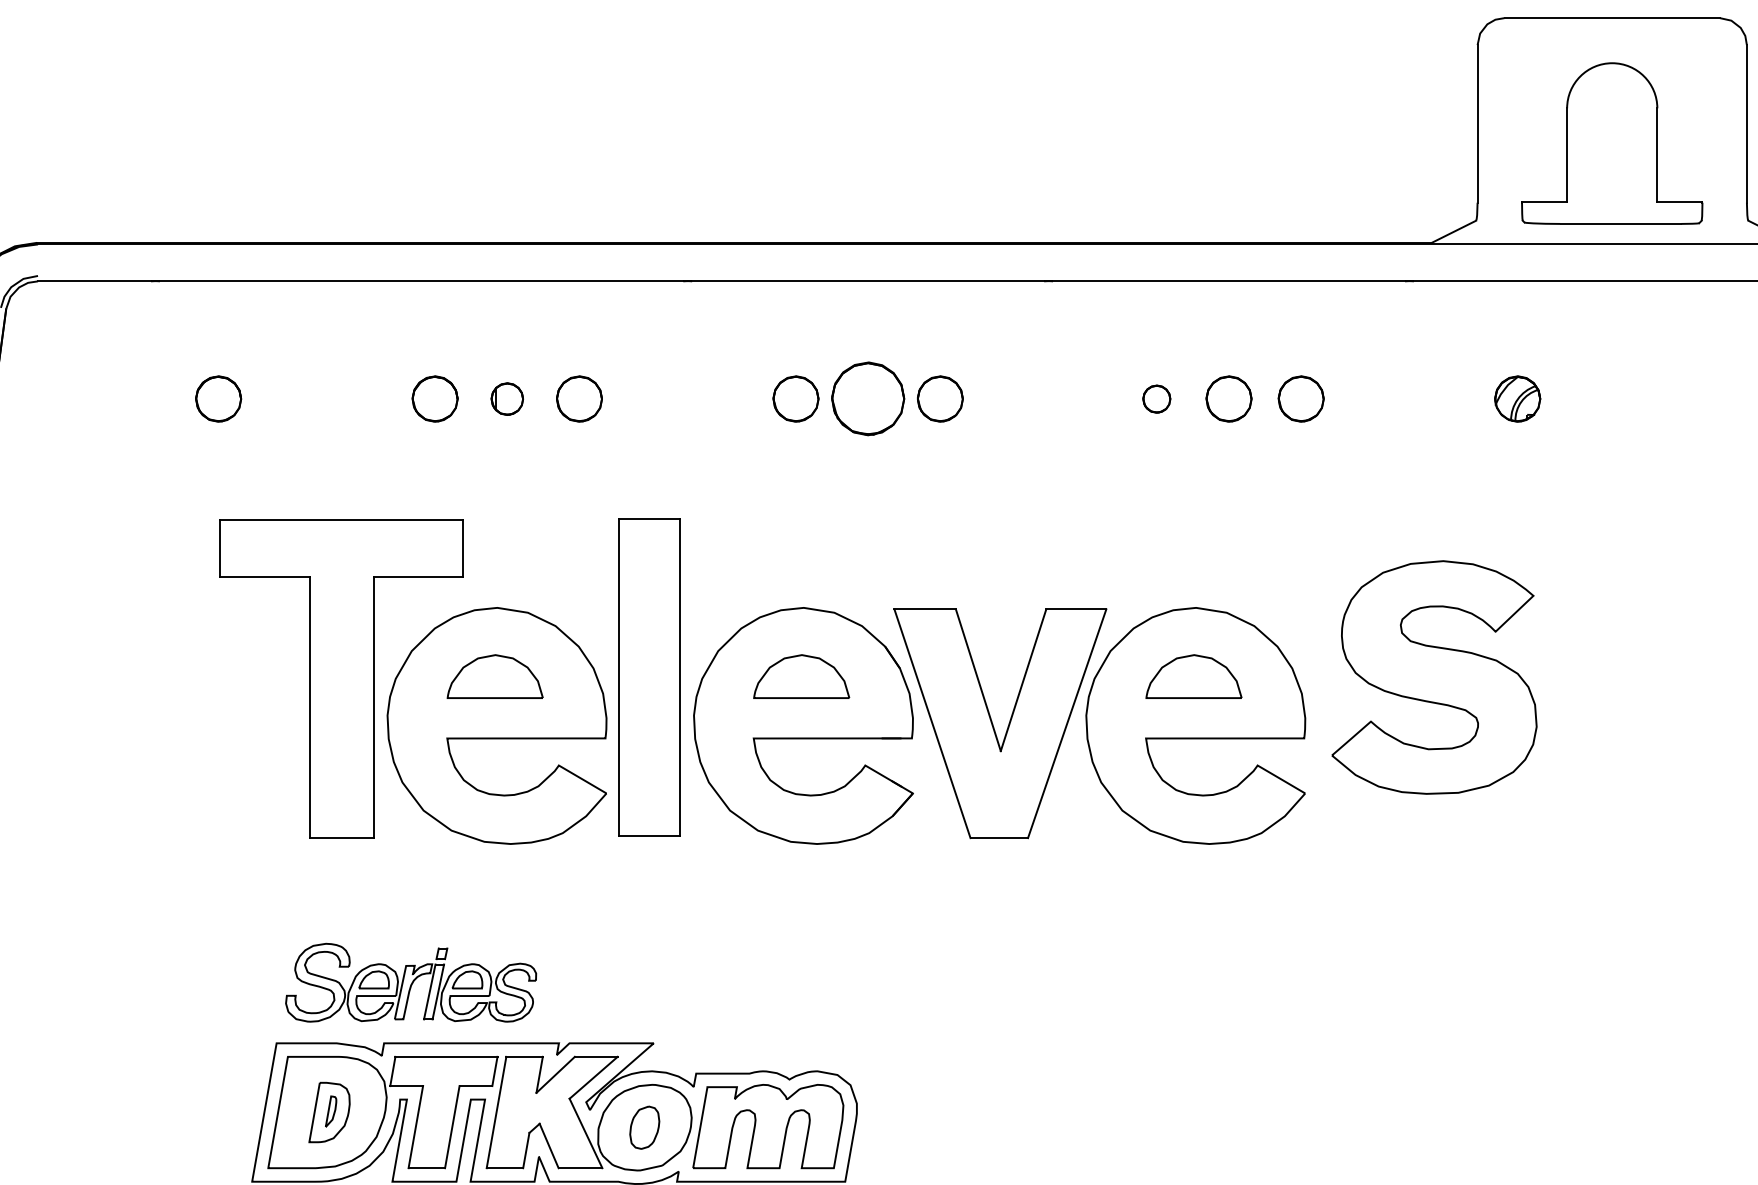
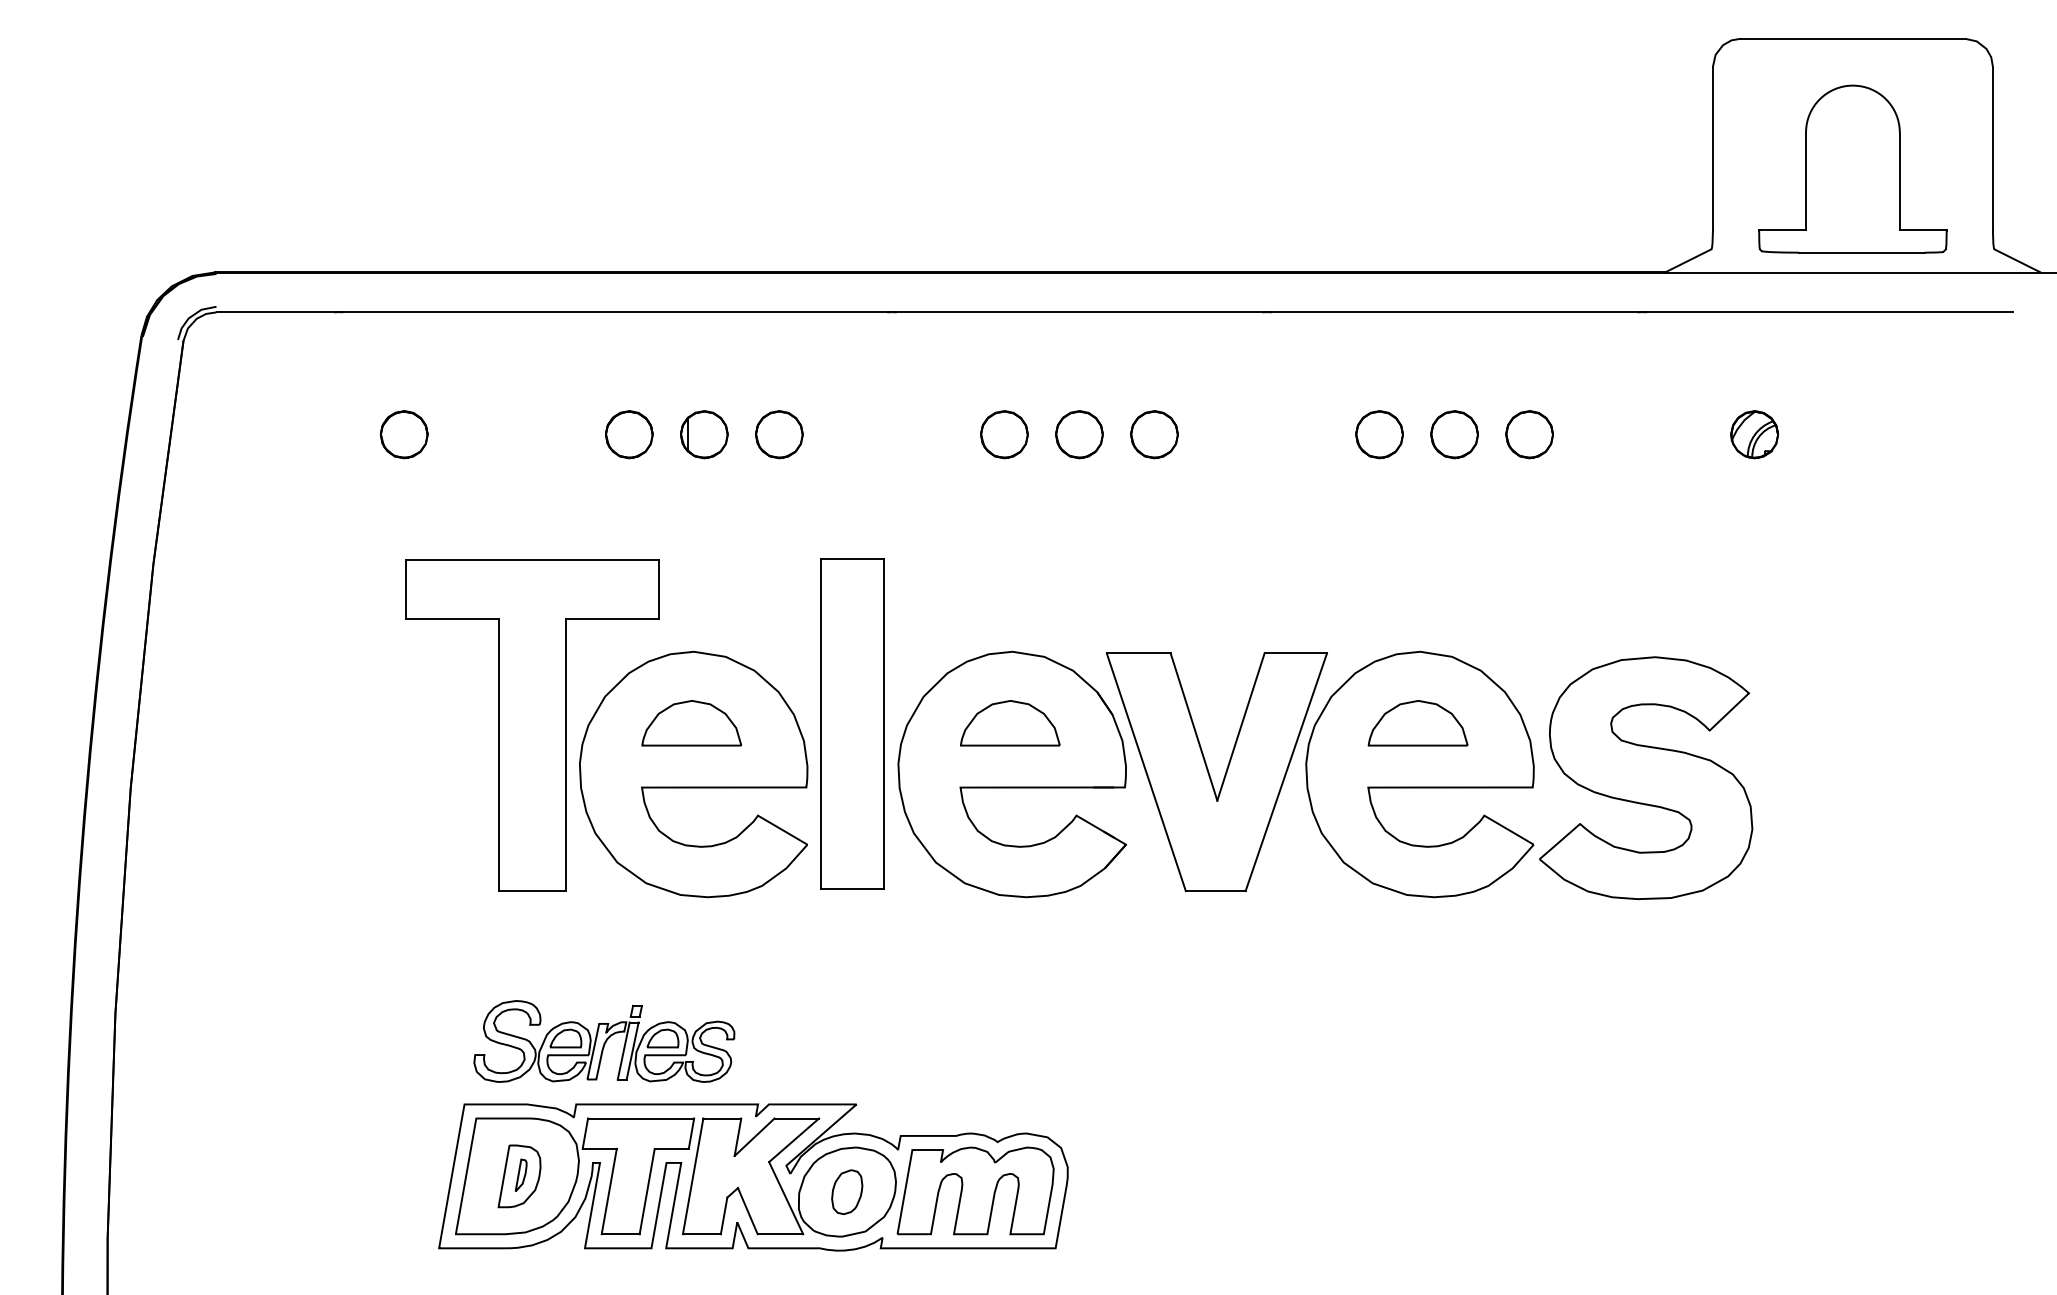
part: (507, 398) -> (704, 434), size x1.43
part: (868, 398) -> (1079, 434), size x0.62
part: (1156, 398) -> (1379, 434), size x1.67
part: (1434, 676) -> (1646, 777), moved

